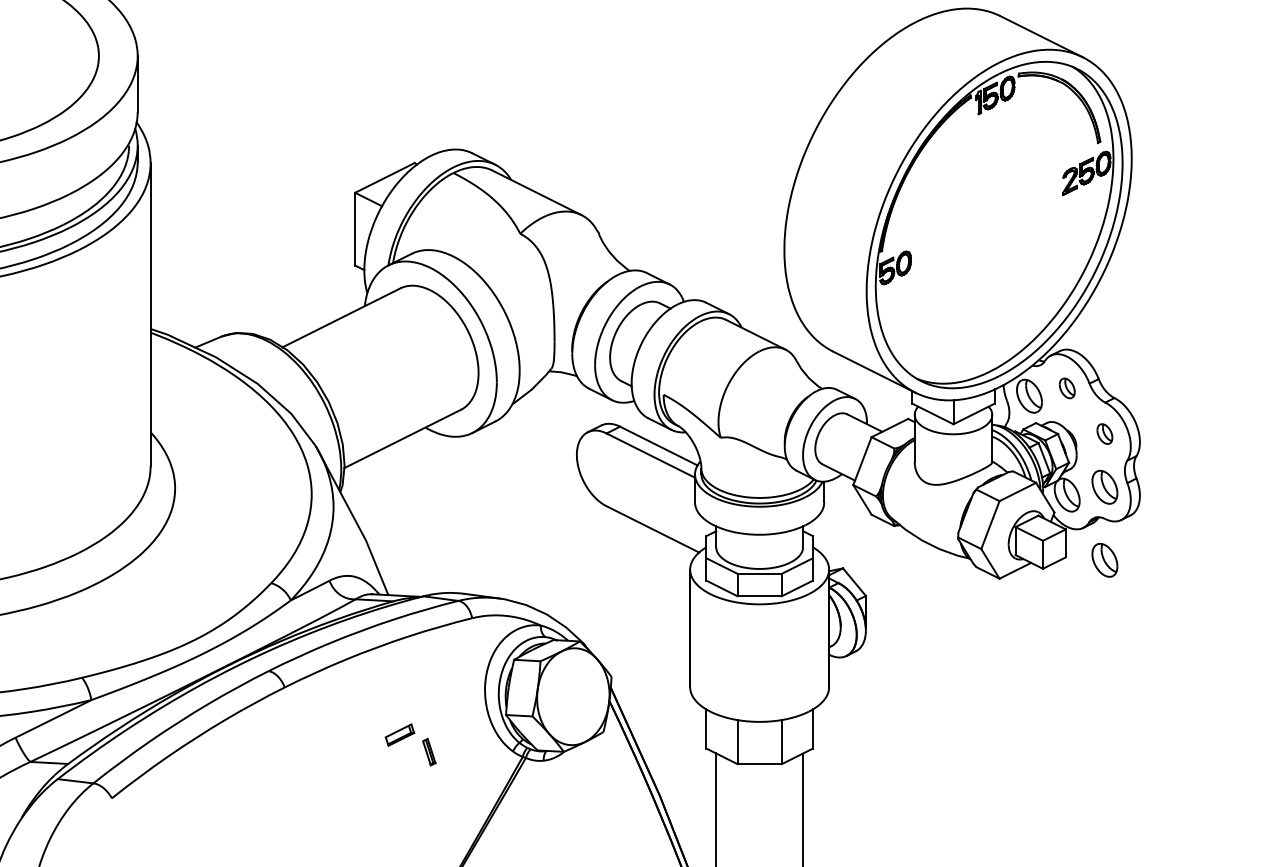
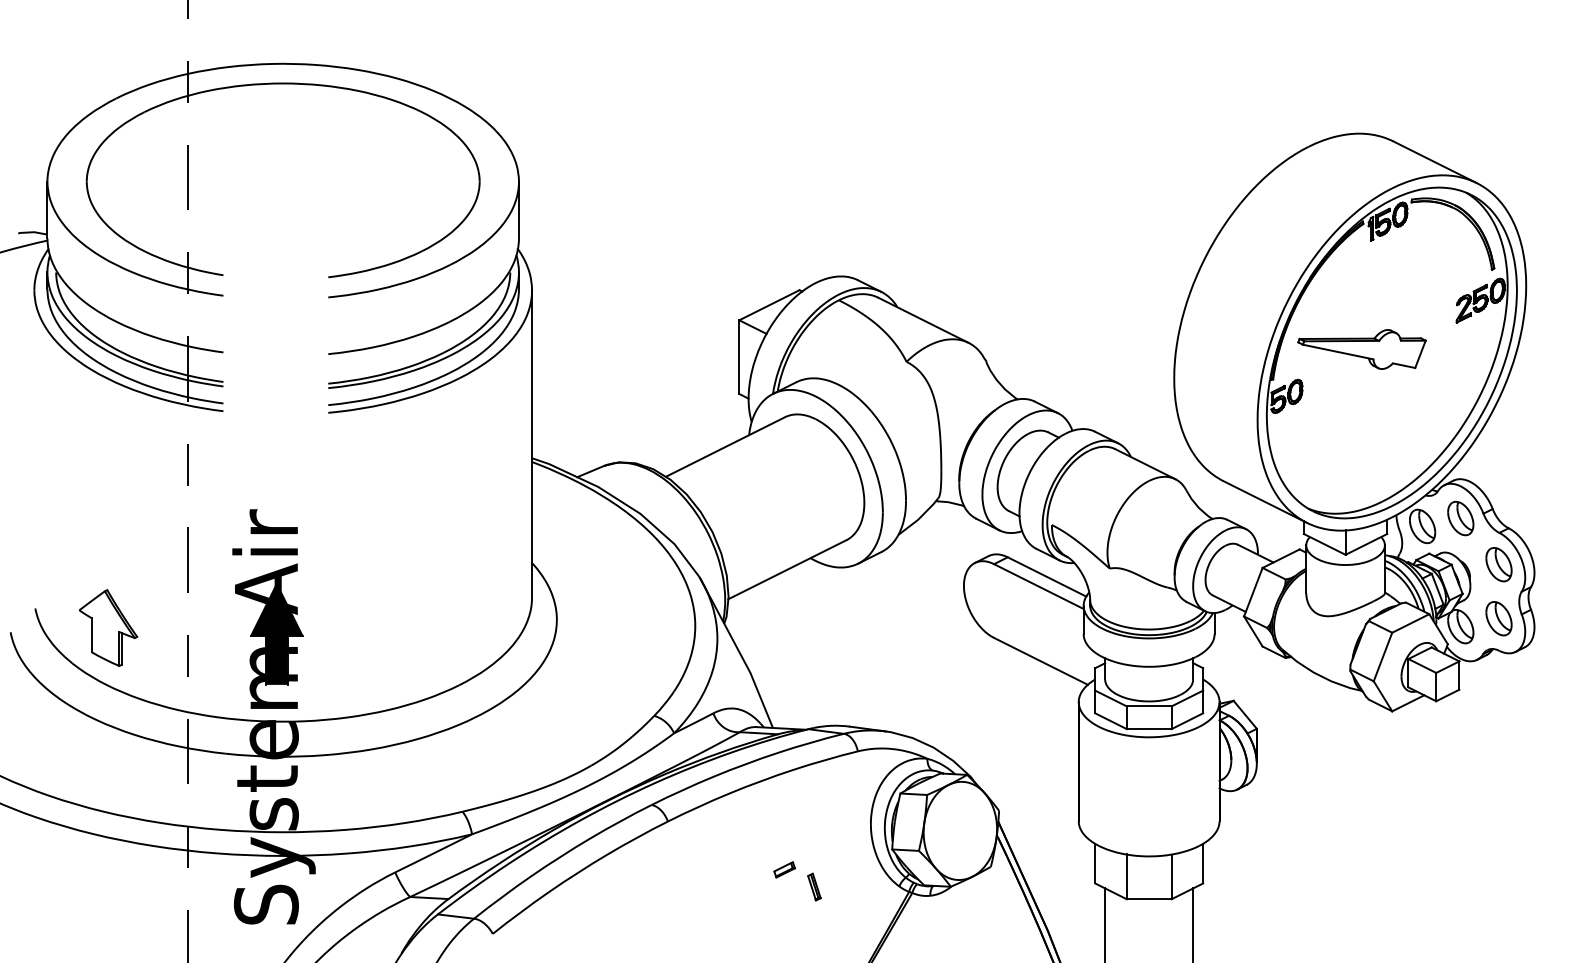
part: (969, 221) -> (1361, 349), added
part: (1066, 388) -> (1460, 518), size x1.67
part: (1104, 433) -> (1498, 564), size x1.67
part: (1104, 560) -> (1498, 692), removed
part: (399, 734) -> (784, 869), size x0.71

